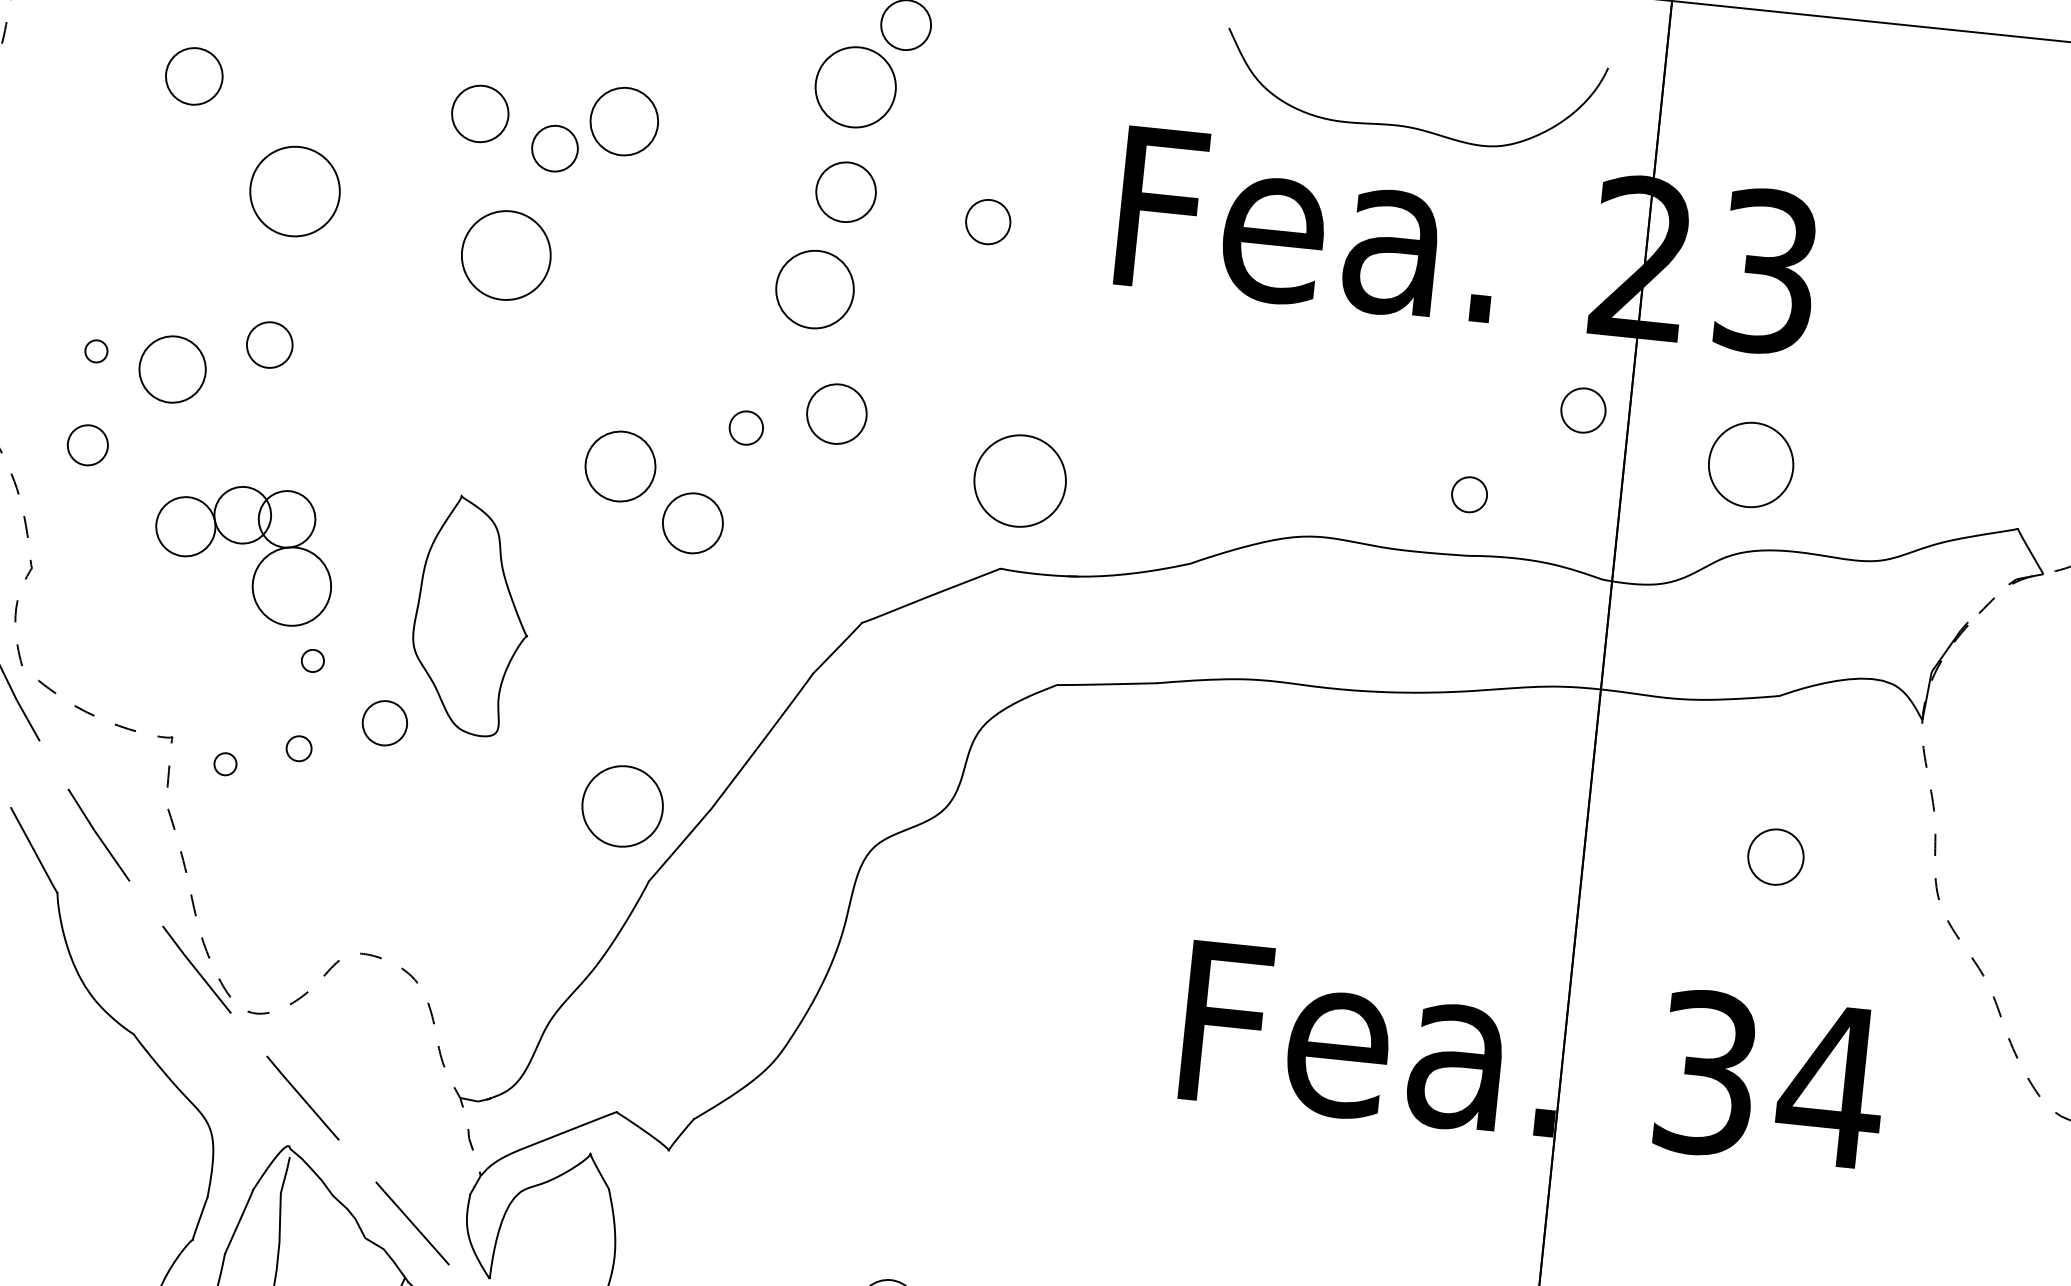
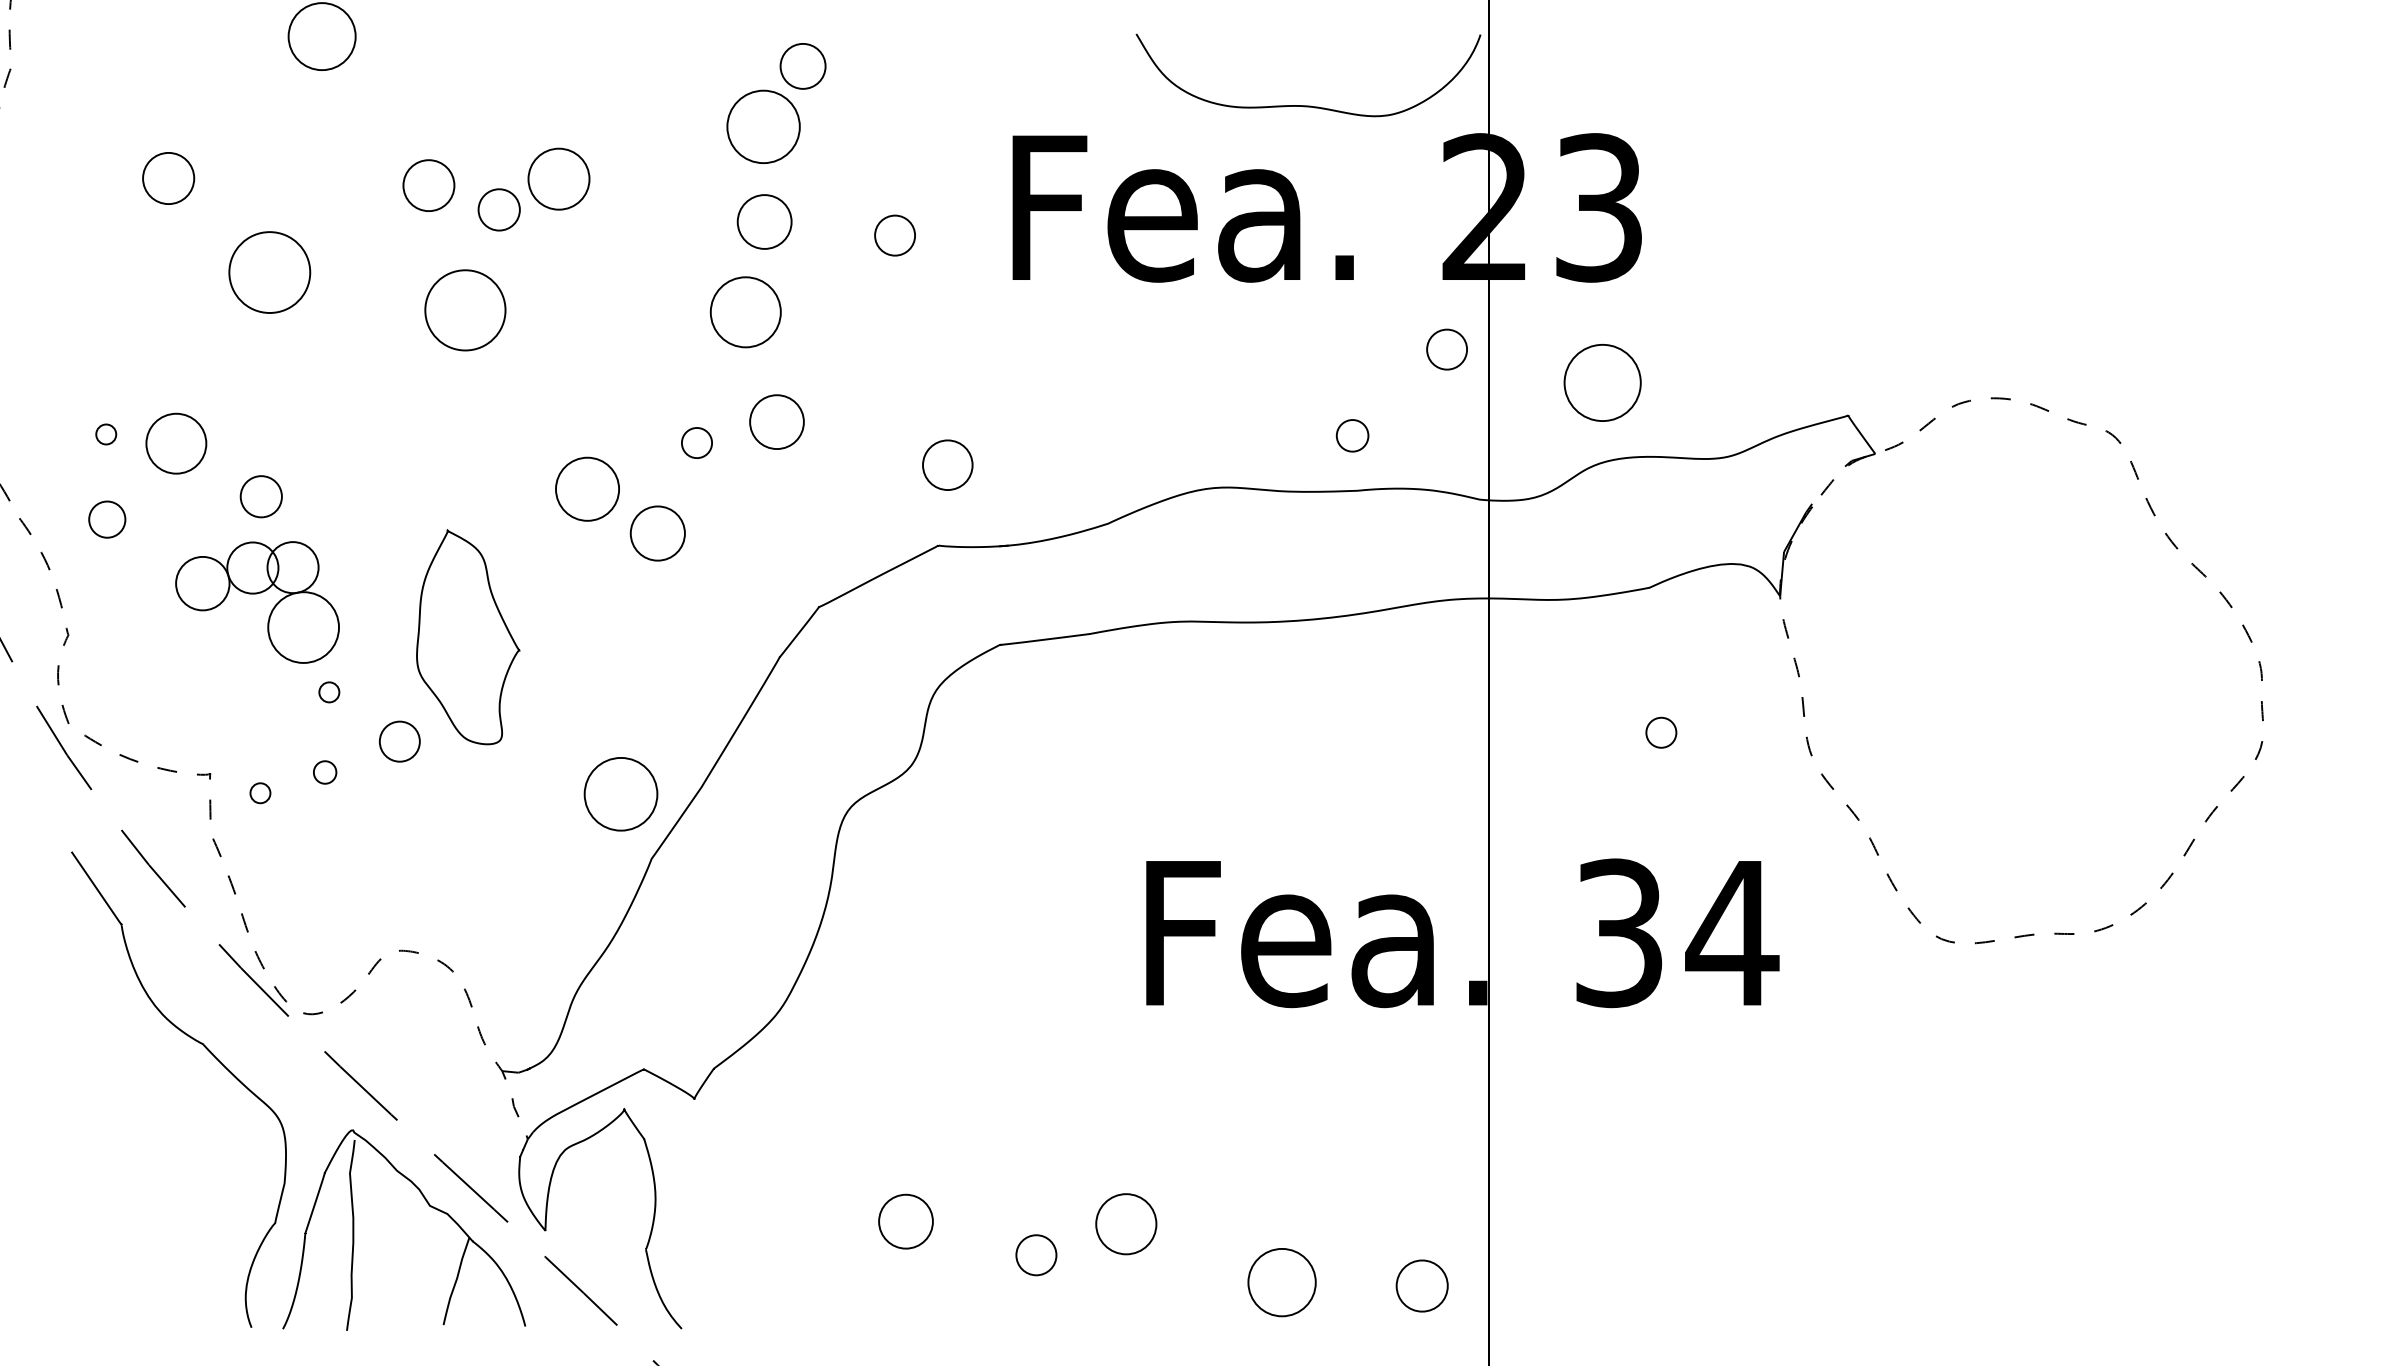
curve: (1410, 126) -> (1308, 105), moved
circle: (268, 344) -> (260, 496), moved
circle: (1019, 480) -> (947, 464), size x0.6
circle: (1776, 856) -> (1661, 732), size x0.6

